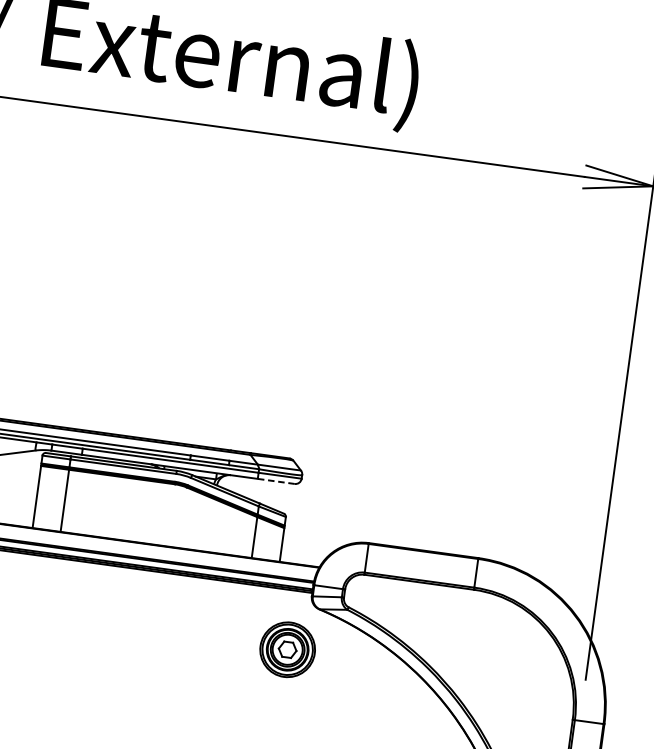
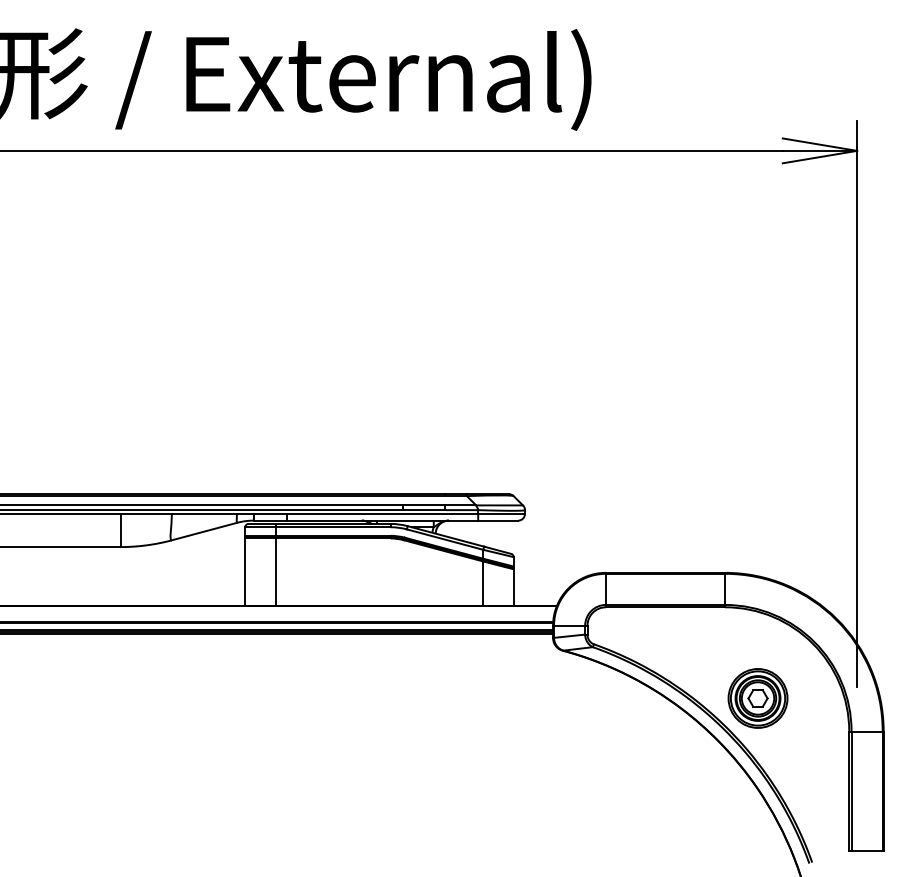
line: (275, 481) -> (497, 520), dashed -> solid
part: (287, 649) -> (757, 698), moved

